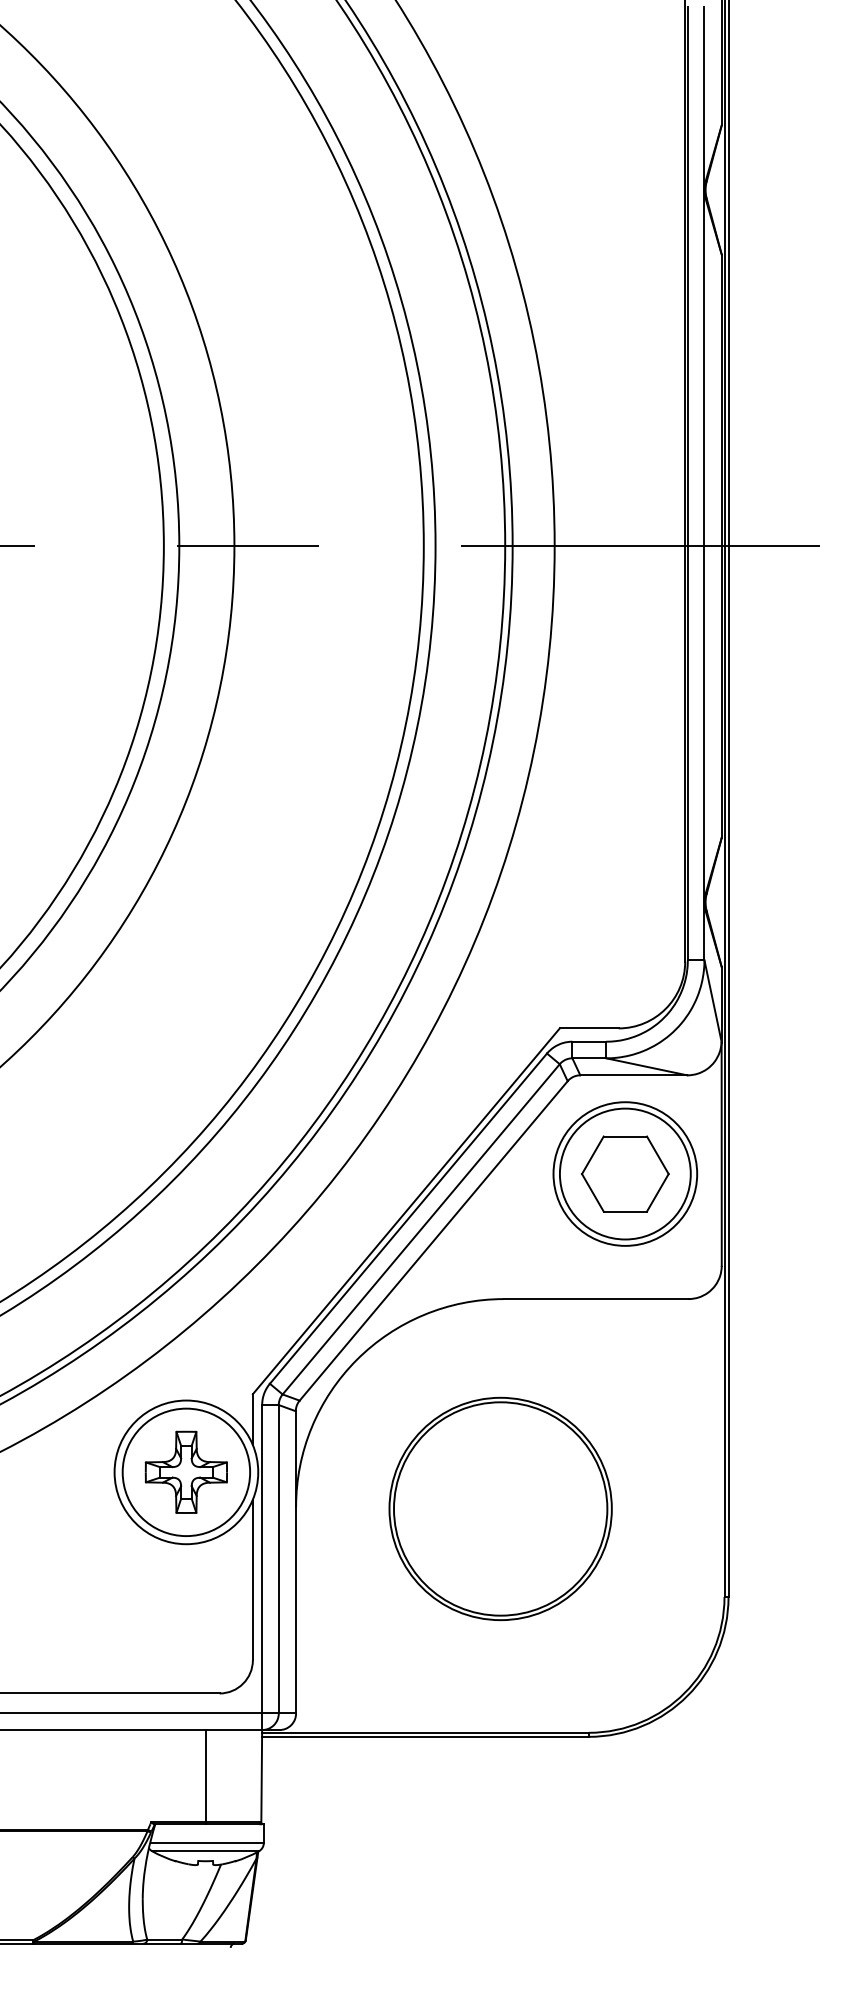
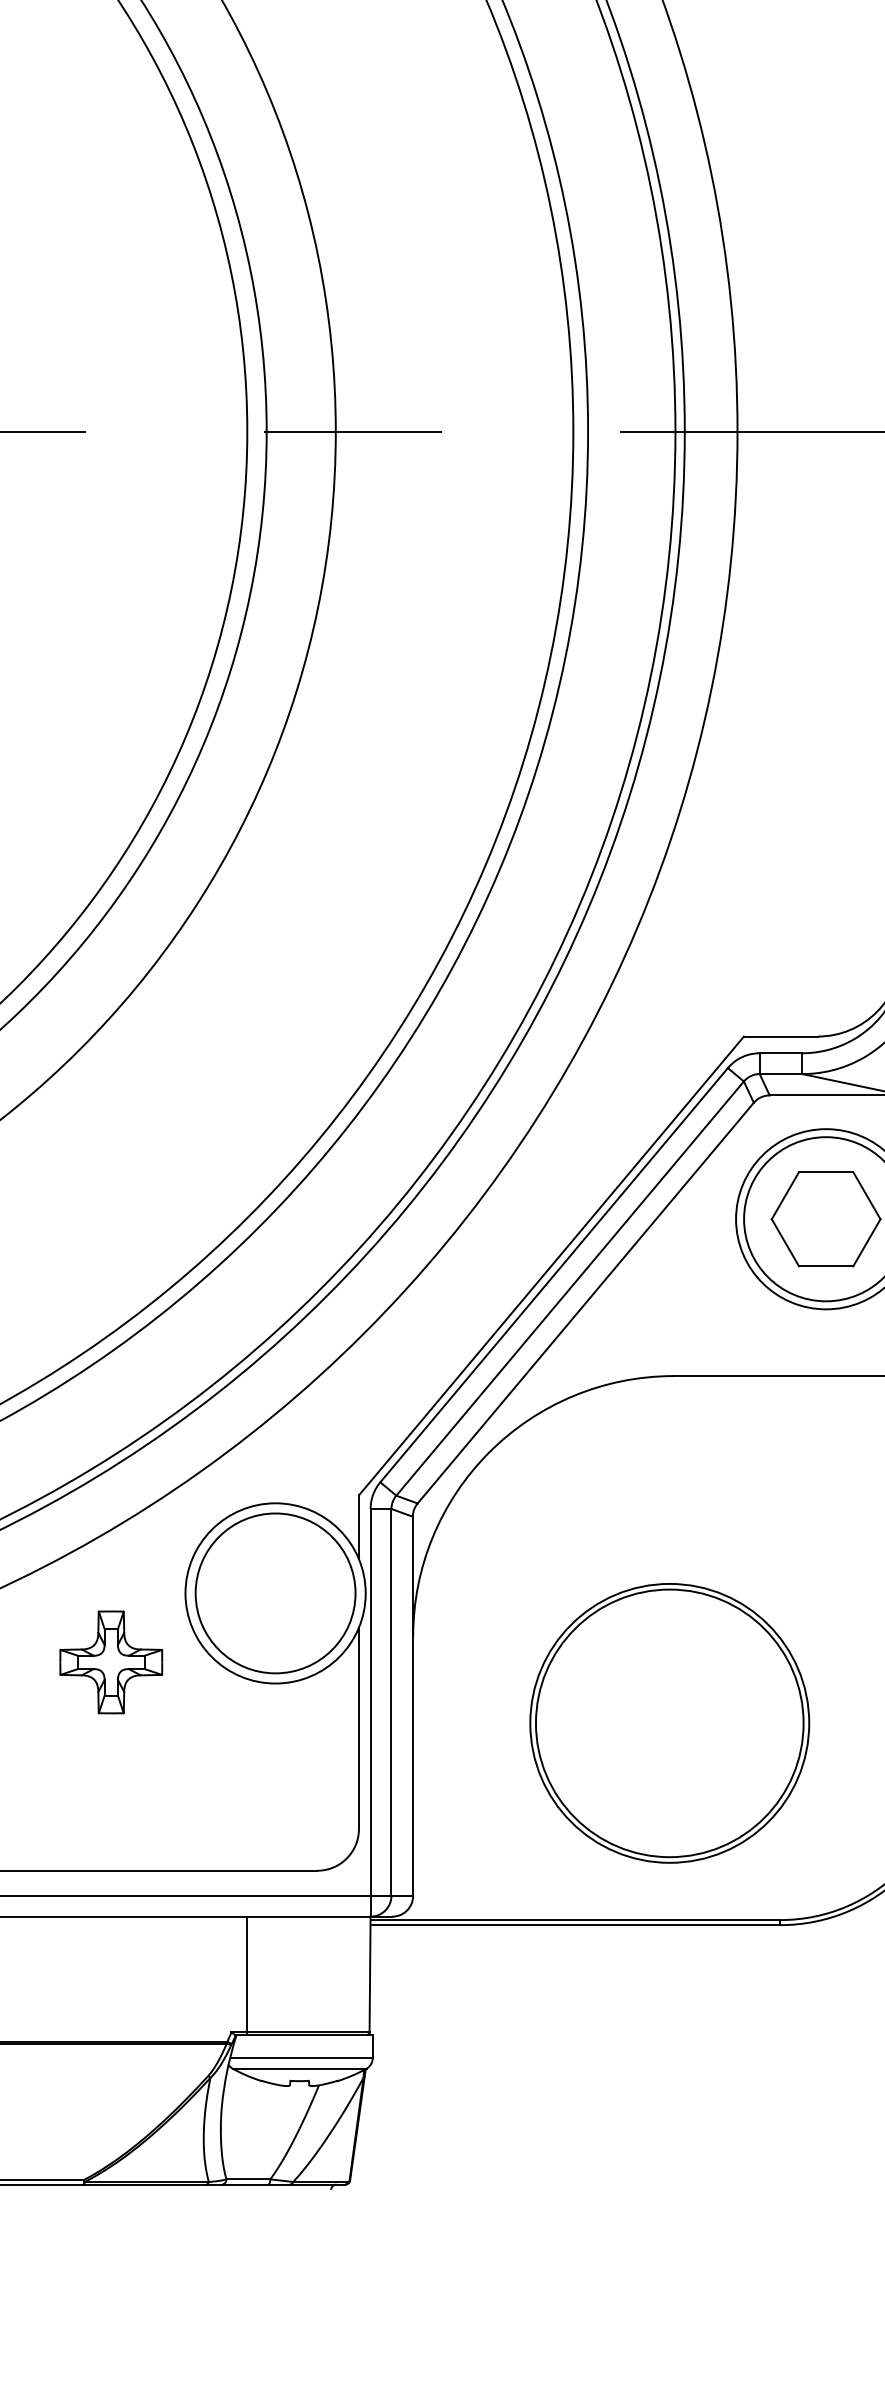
part: (185, 1471) -> (110, 1661), moved
part: (500, 1508) -> (669, 1722), moved
line: (205, 1777) -> (246, 1976), moved

